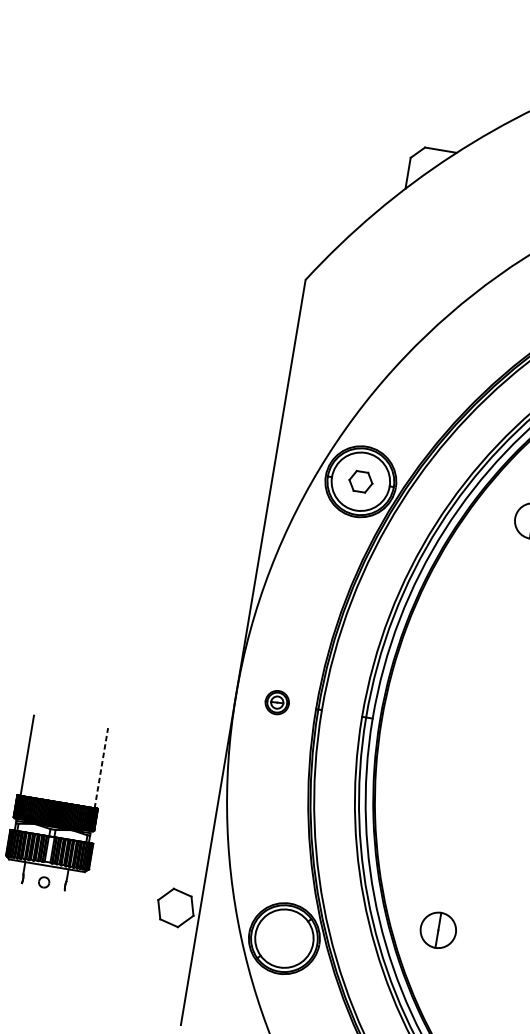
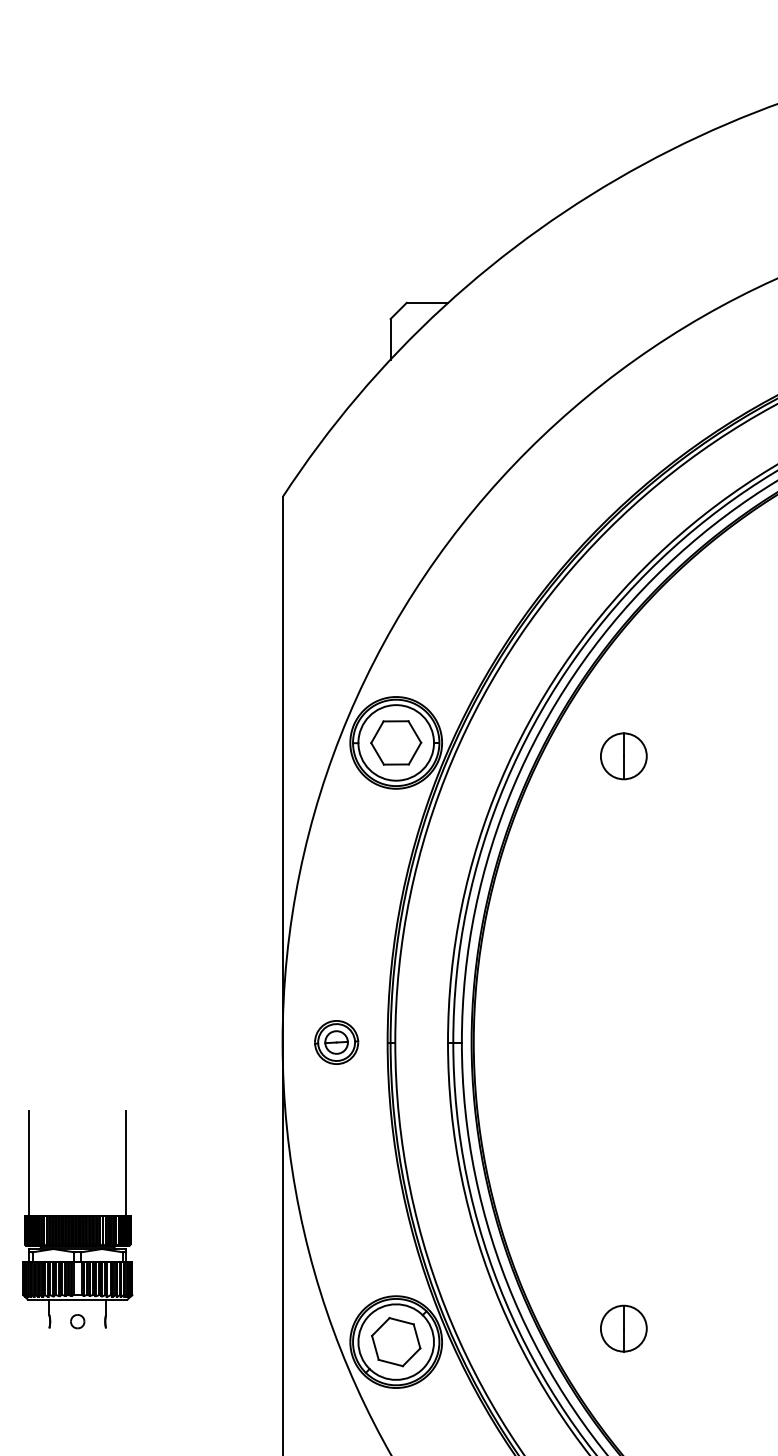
part: (361, 481) -> (396, 742), size x1.67
part: (277, 702) -> (336, 1042), size x1.43
line: (101, 768) -> (126, 1163), dashed -> solid
part: (176, 908) -> (396, 1342), moved
part: (438, 930) -> (623, 1328), moved

